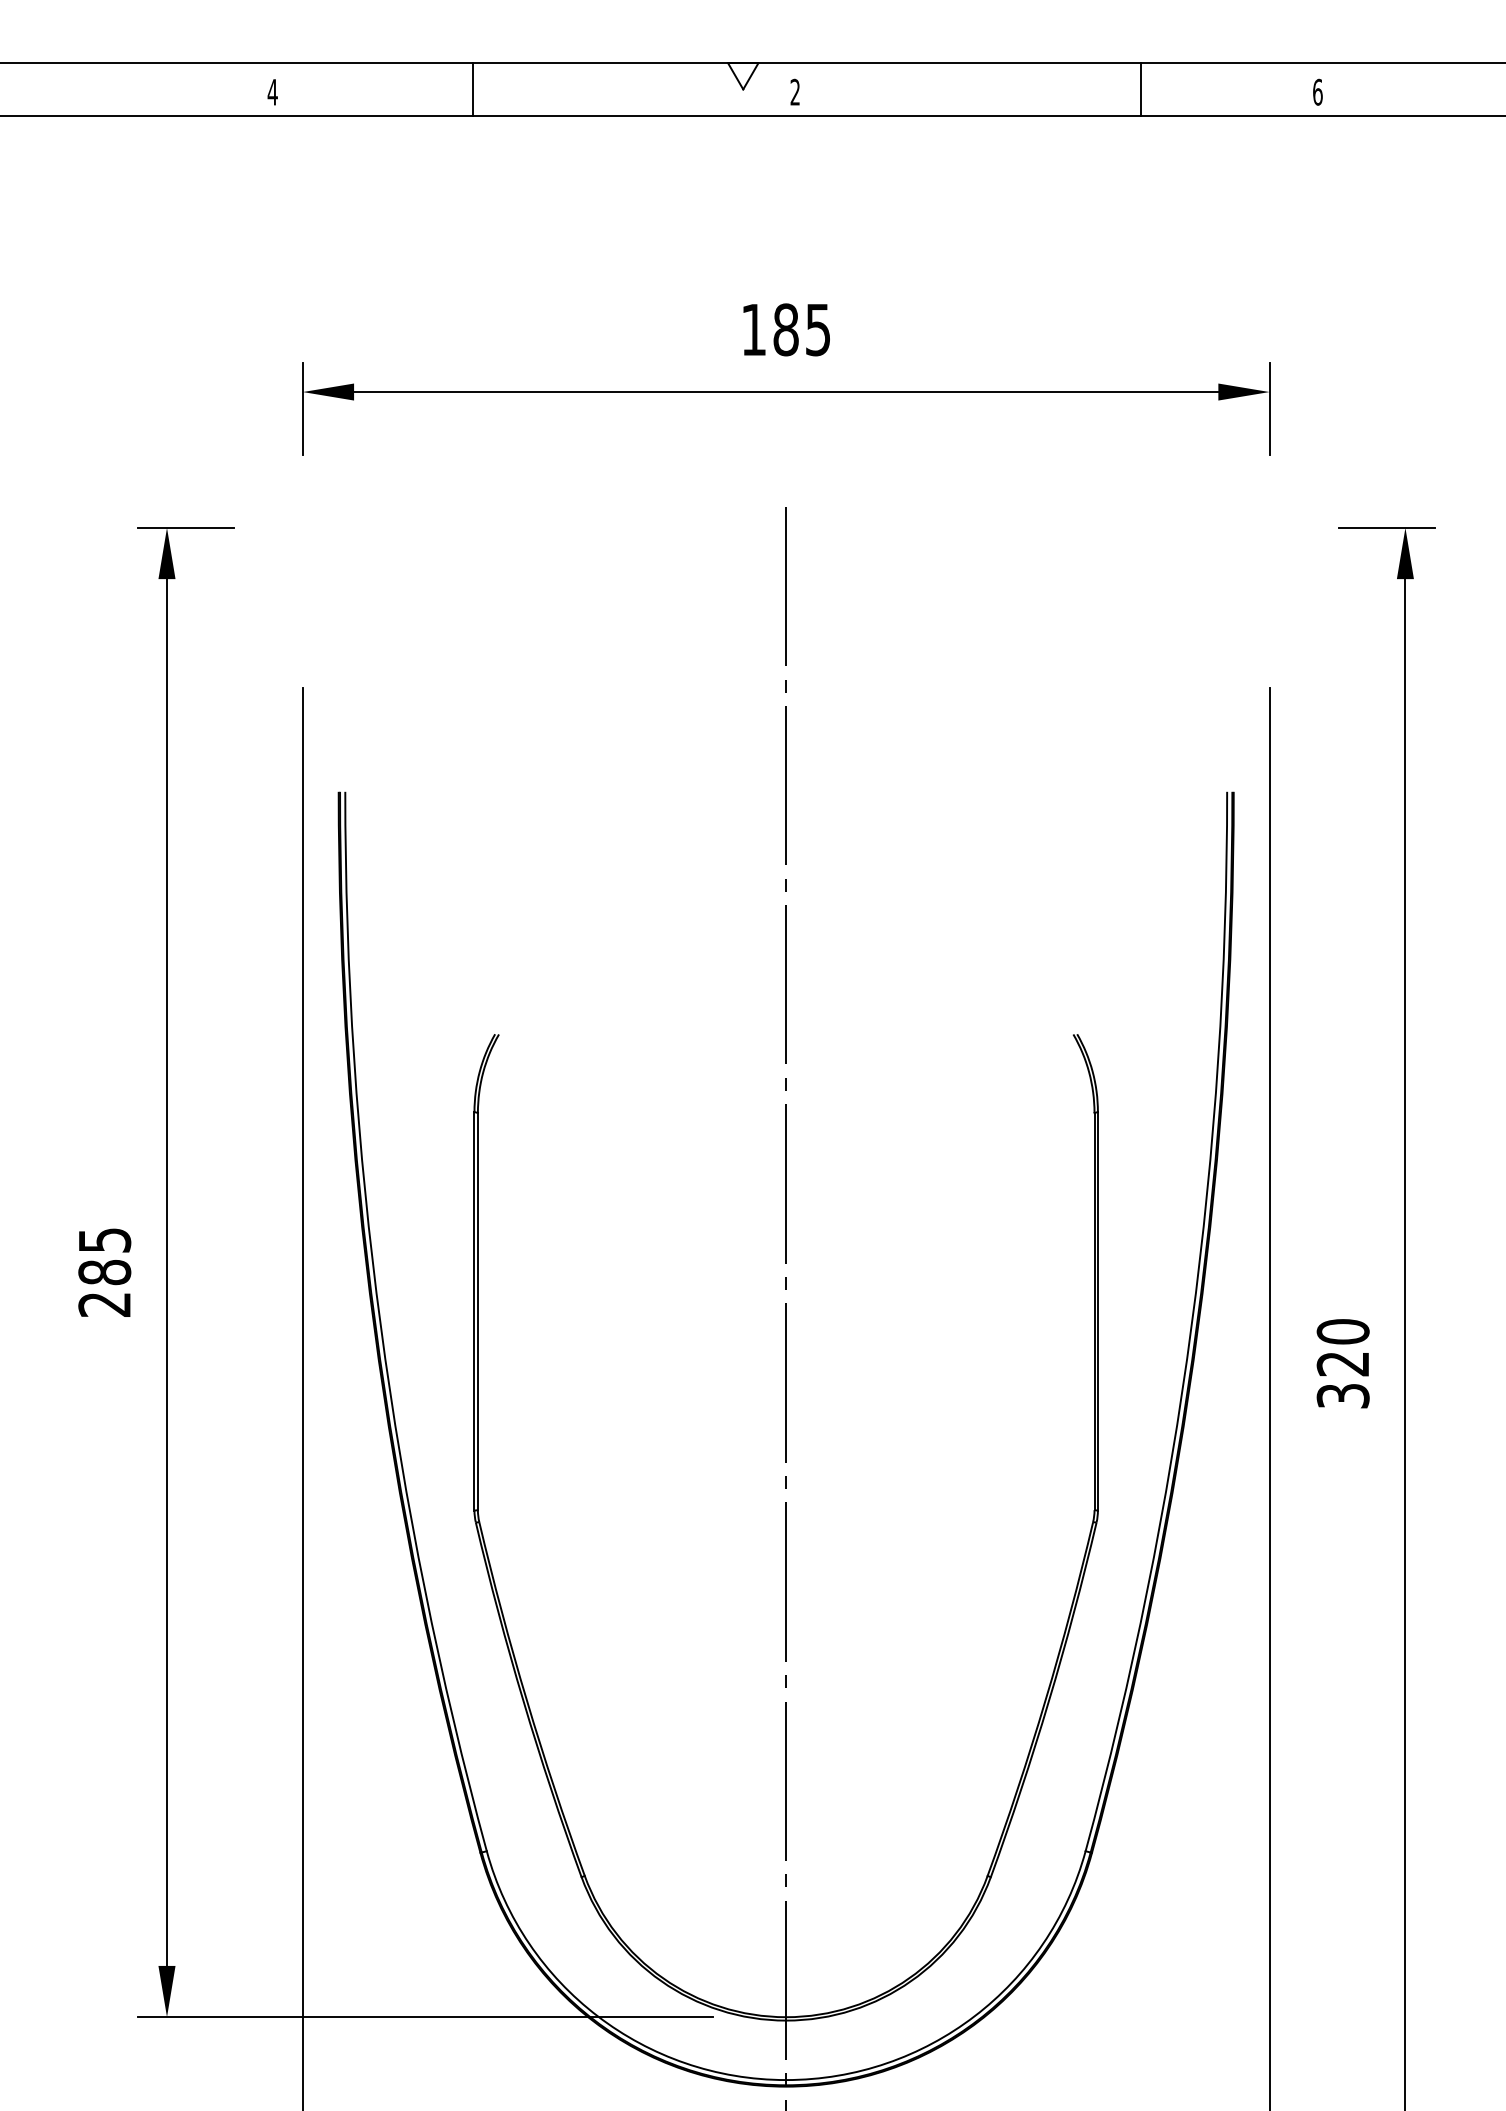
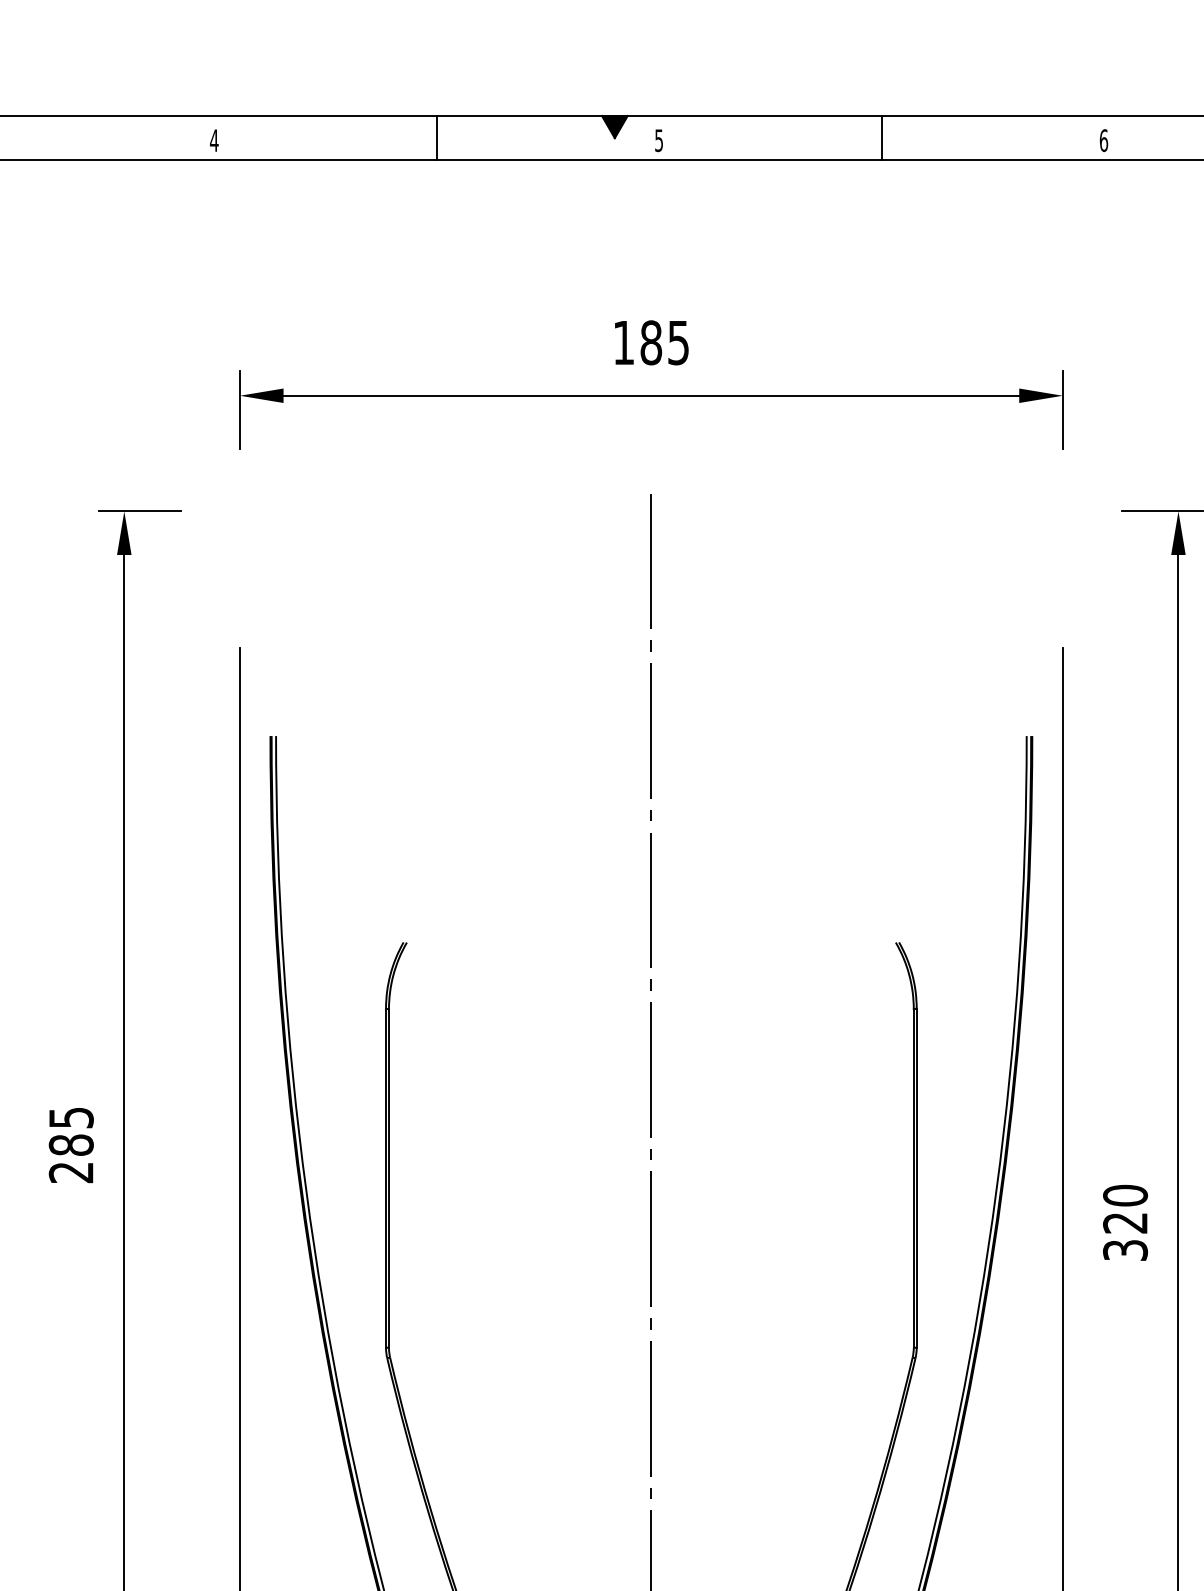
fill: (743, 76) -> (615, 127), added
line: (473, 89) -> (437, 138), moved
line: (1140, 89) -> (881, 138), moved
text: (794, 91) -> (658, 139), 2 -> 5

